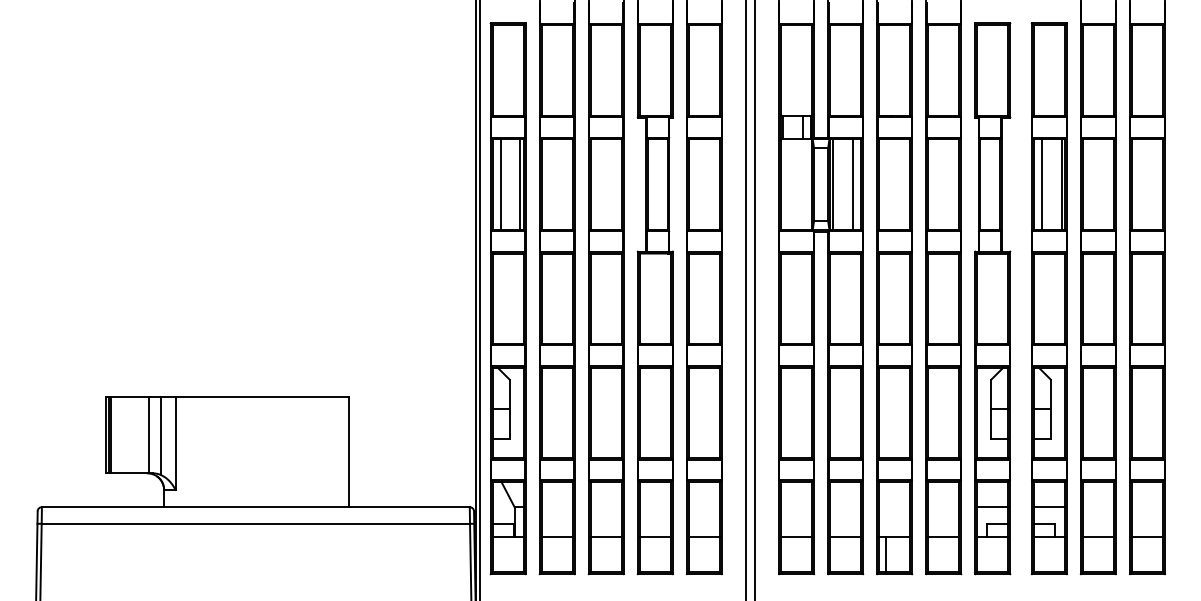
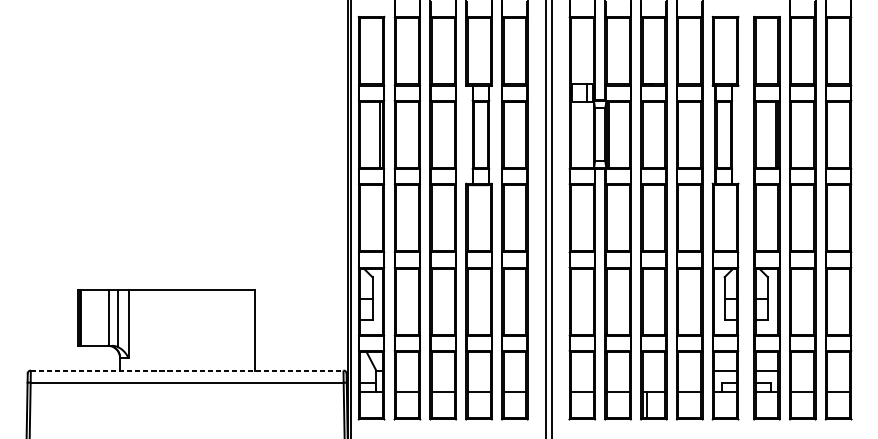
line: (500, 184) -> (365, 134), removed
line: (852, 184) -> (623, 134), removed
line: (1042, 184) -> (761, 134), removed
line: (255, 507) -> (186, 370), solid -> dashed

